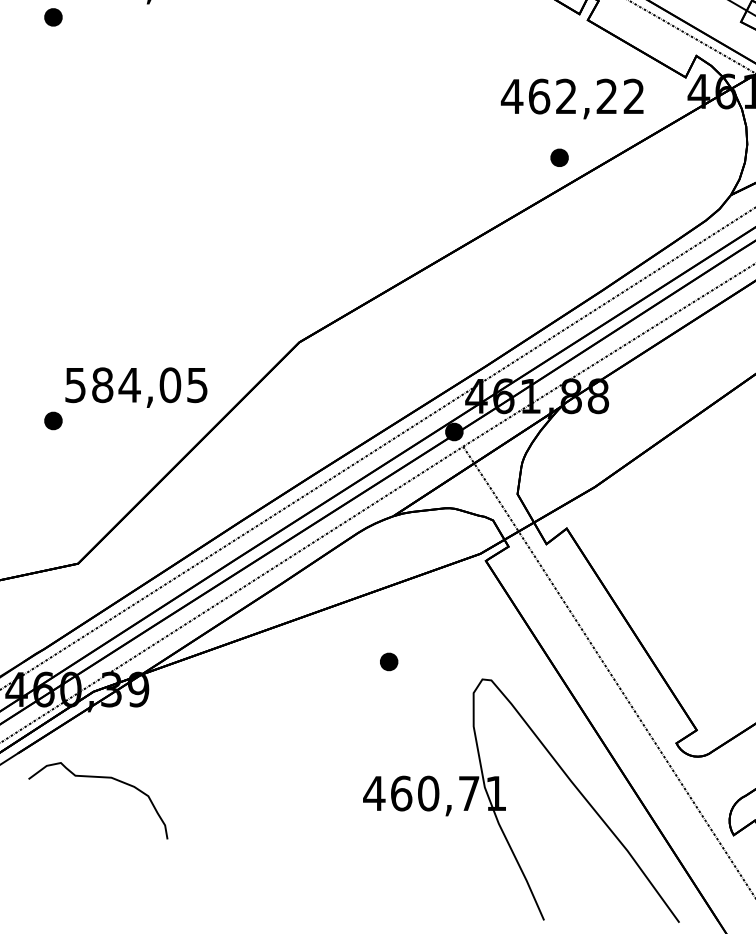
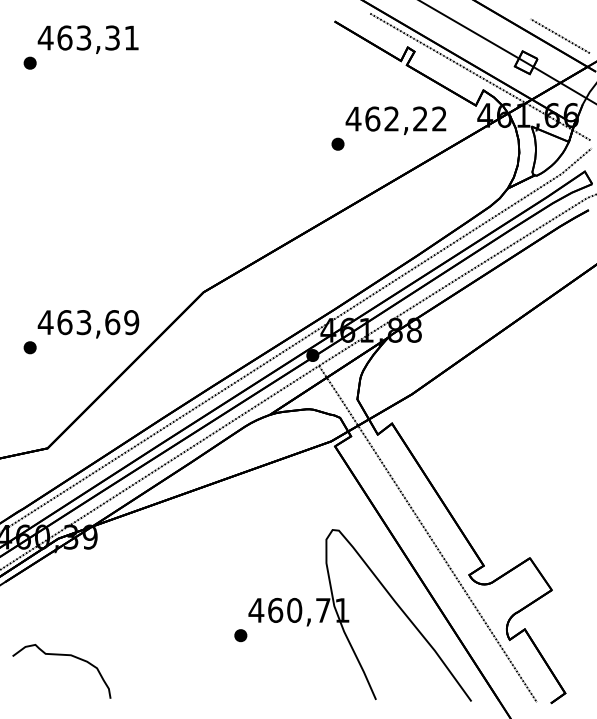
part: (558, 156) -> (337, 143), moved
text: (136, 385) -> (88, 322), 584,05 -> 463,69
part: (388, 661) -> (240, 635), moved
curve: (97, 778) -> (61, 655), moved

